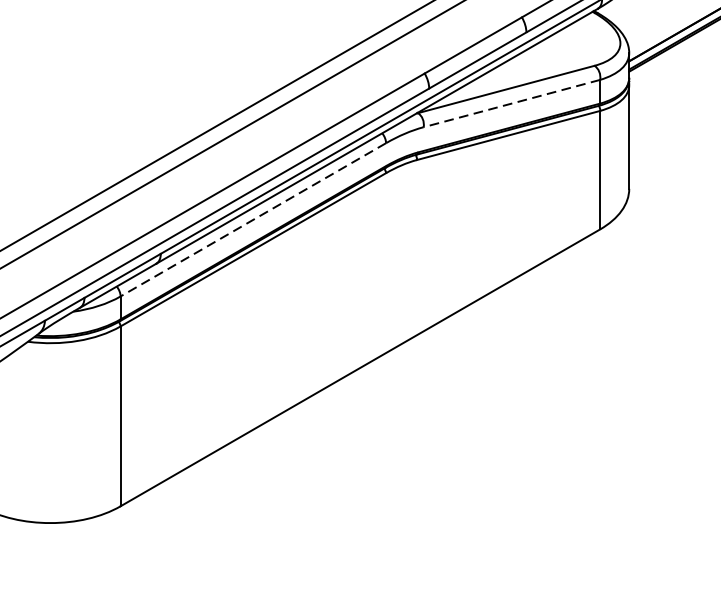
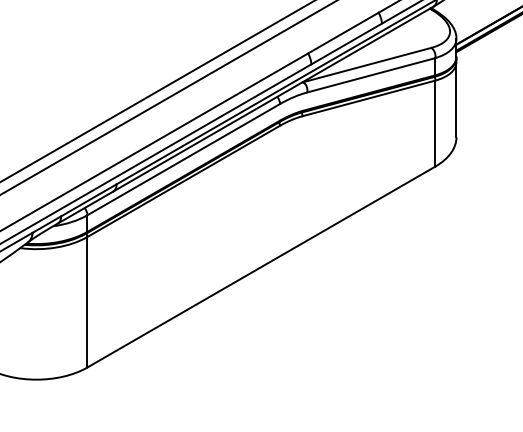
line: (510, 103) -> (370, 75), dashed -> solid
line: (252, 219) -> (183, 159), dashed -> solid

